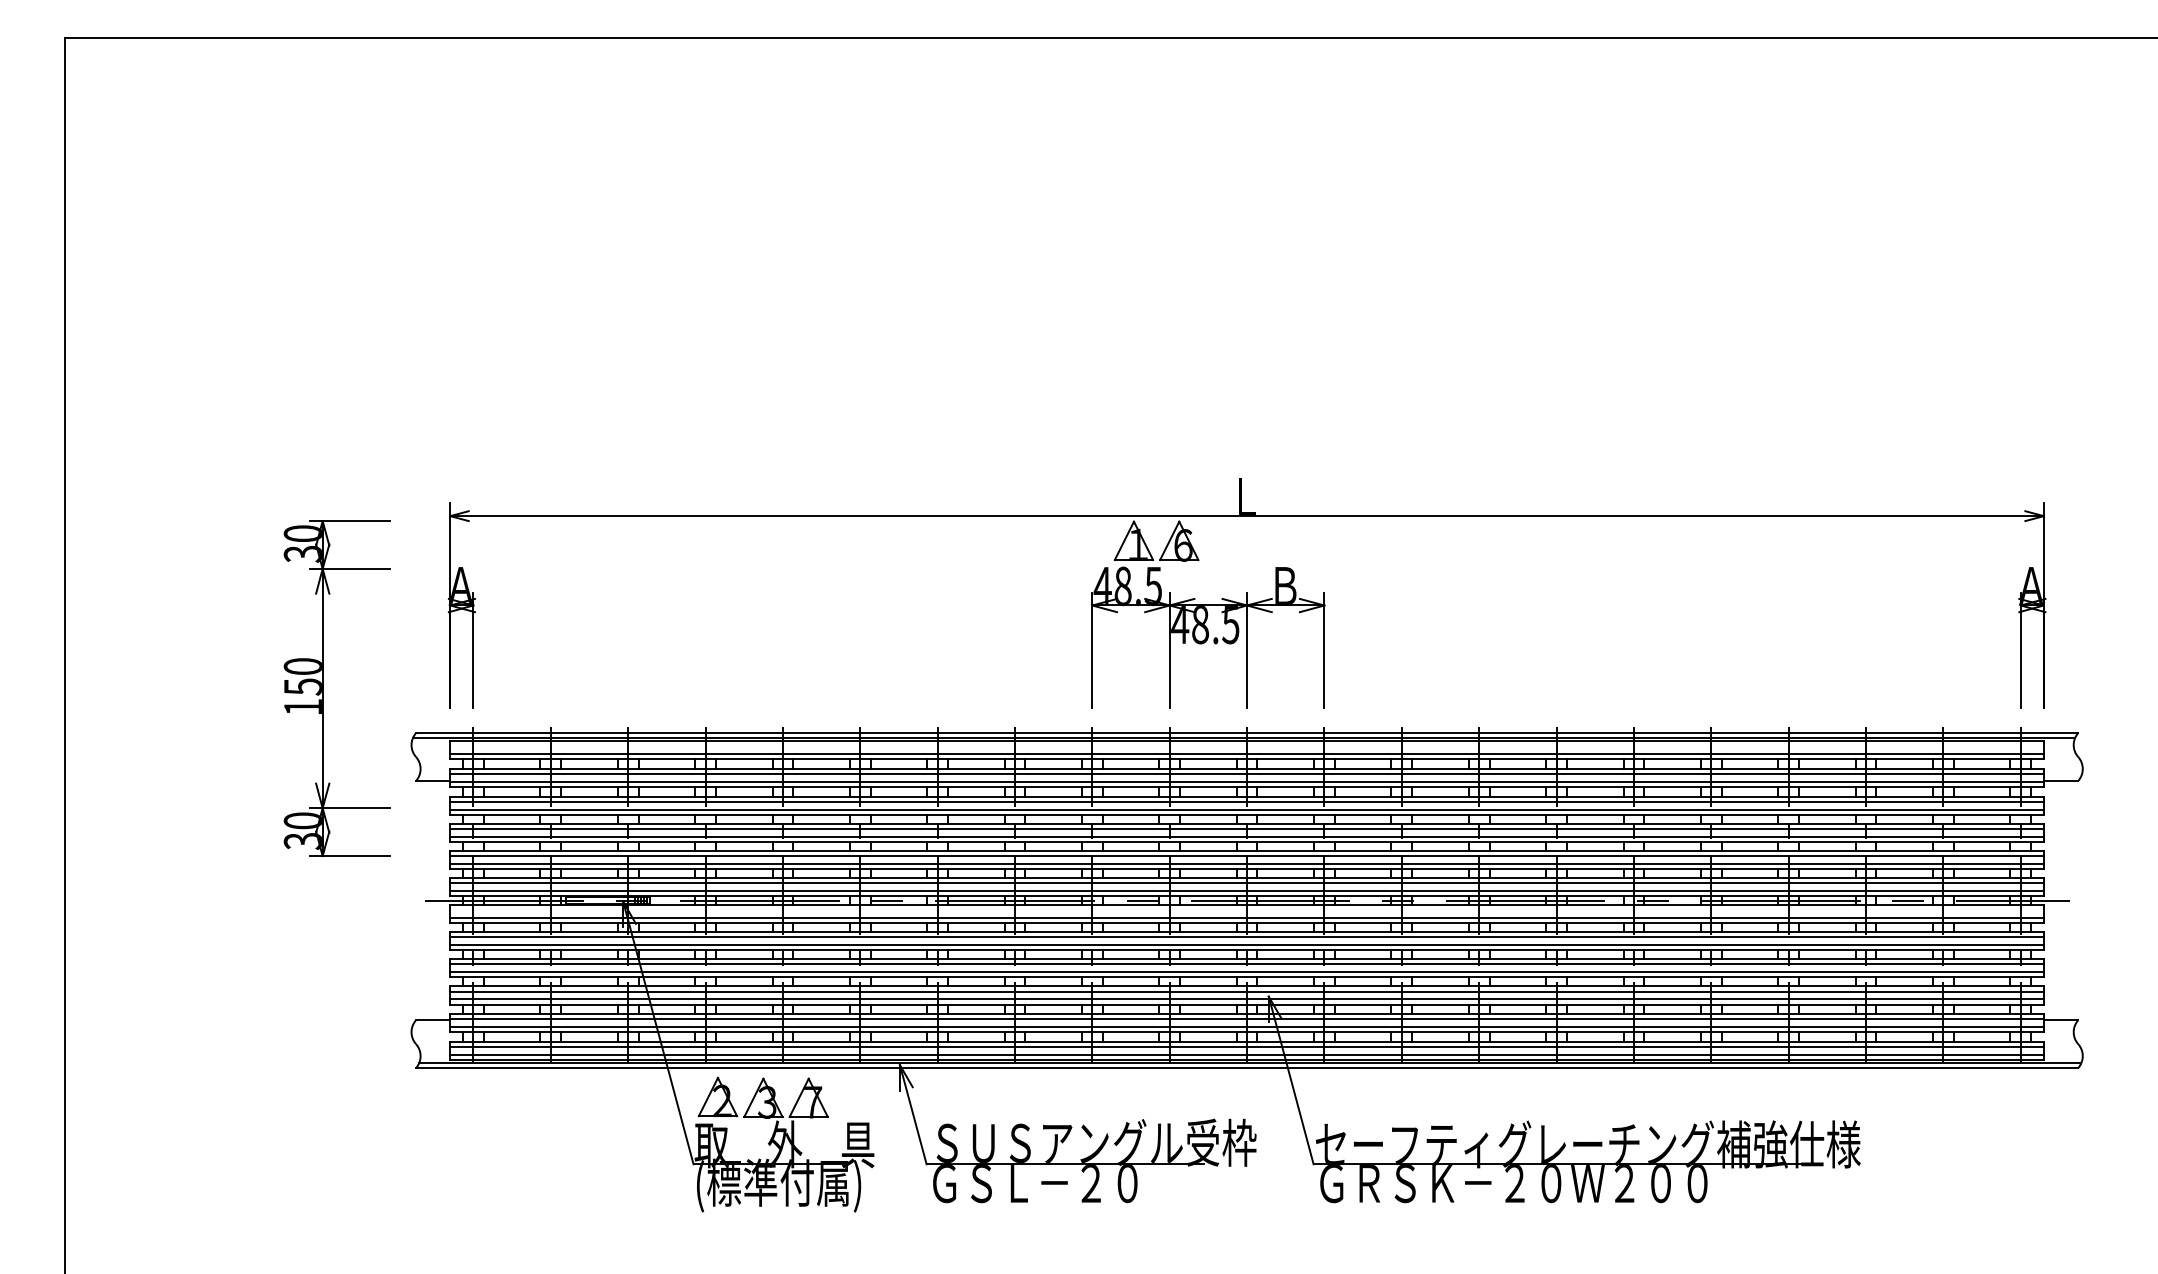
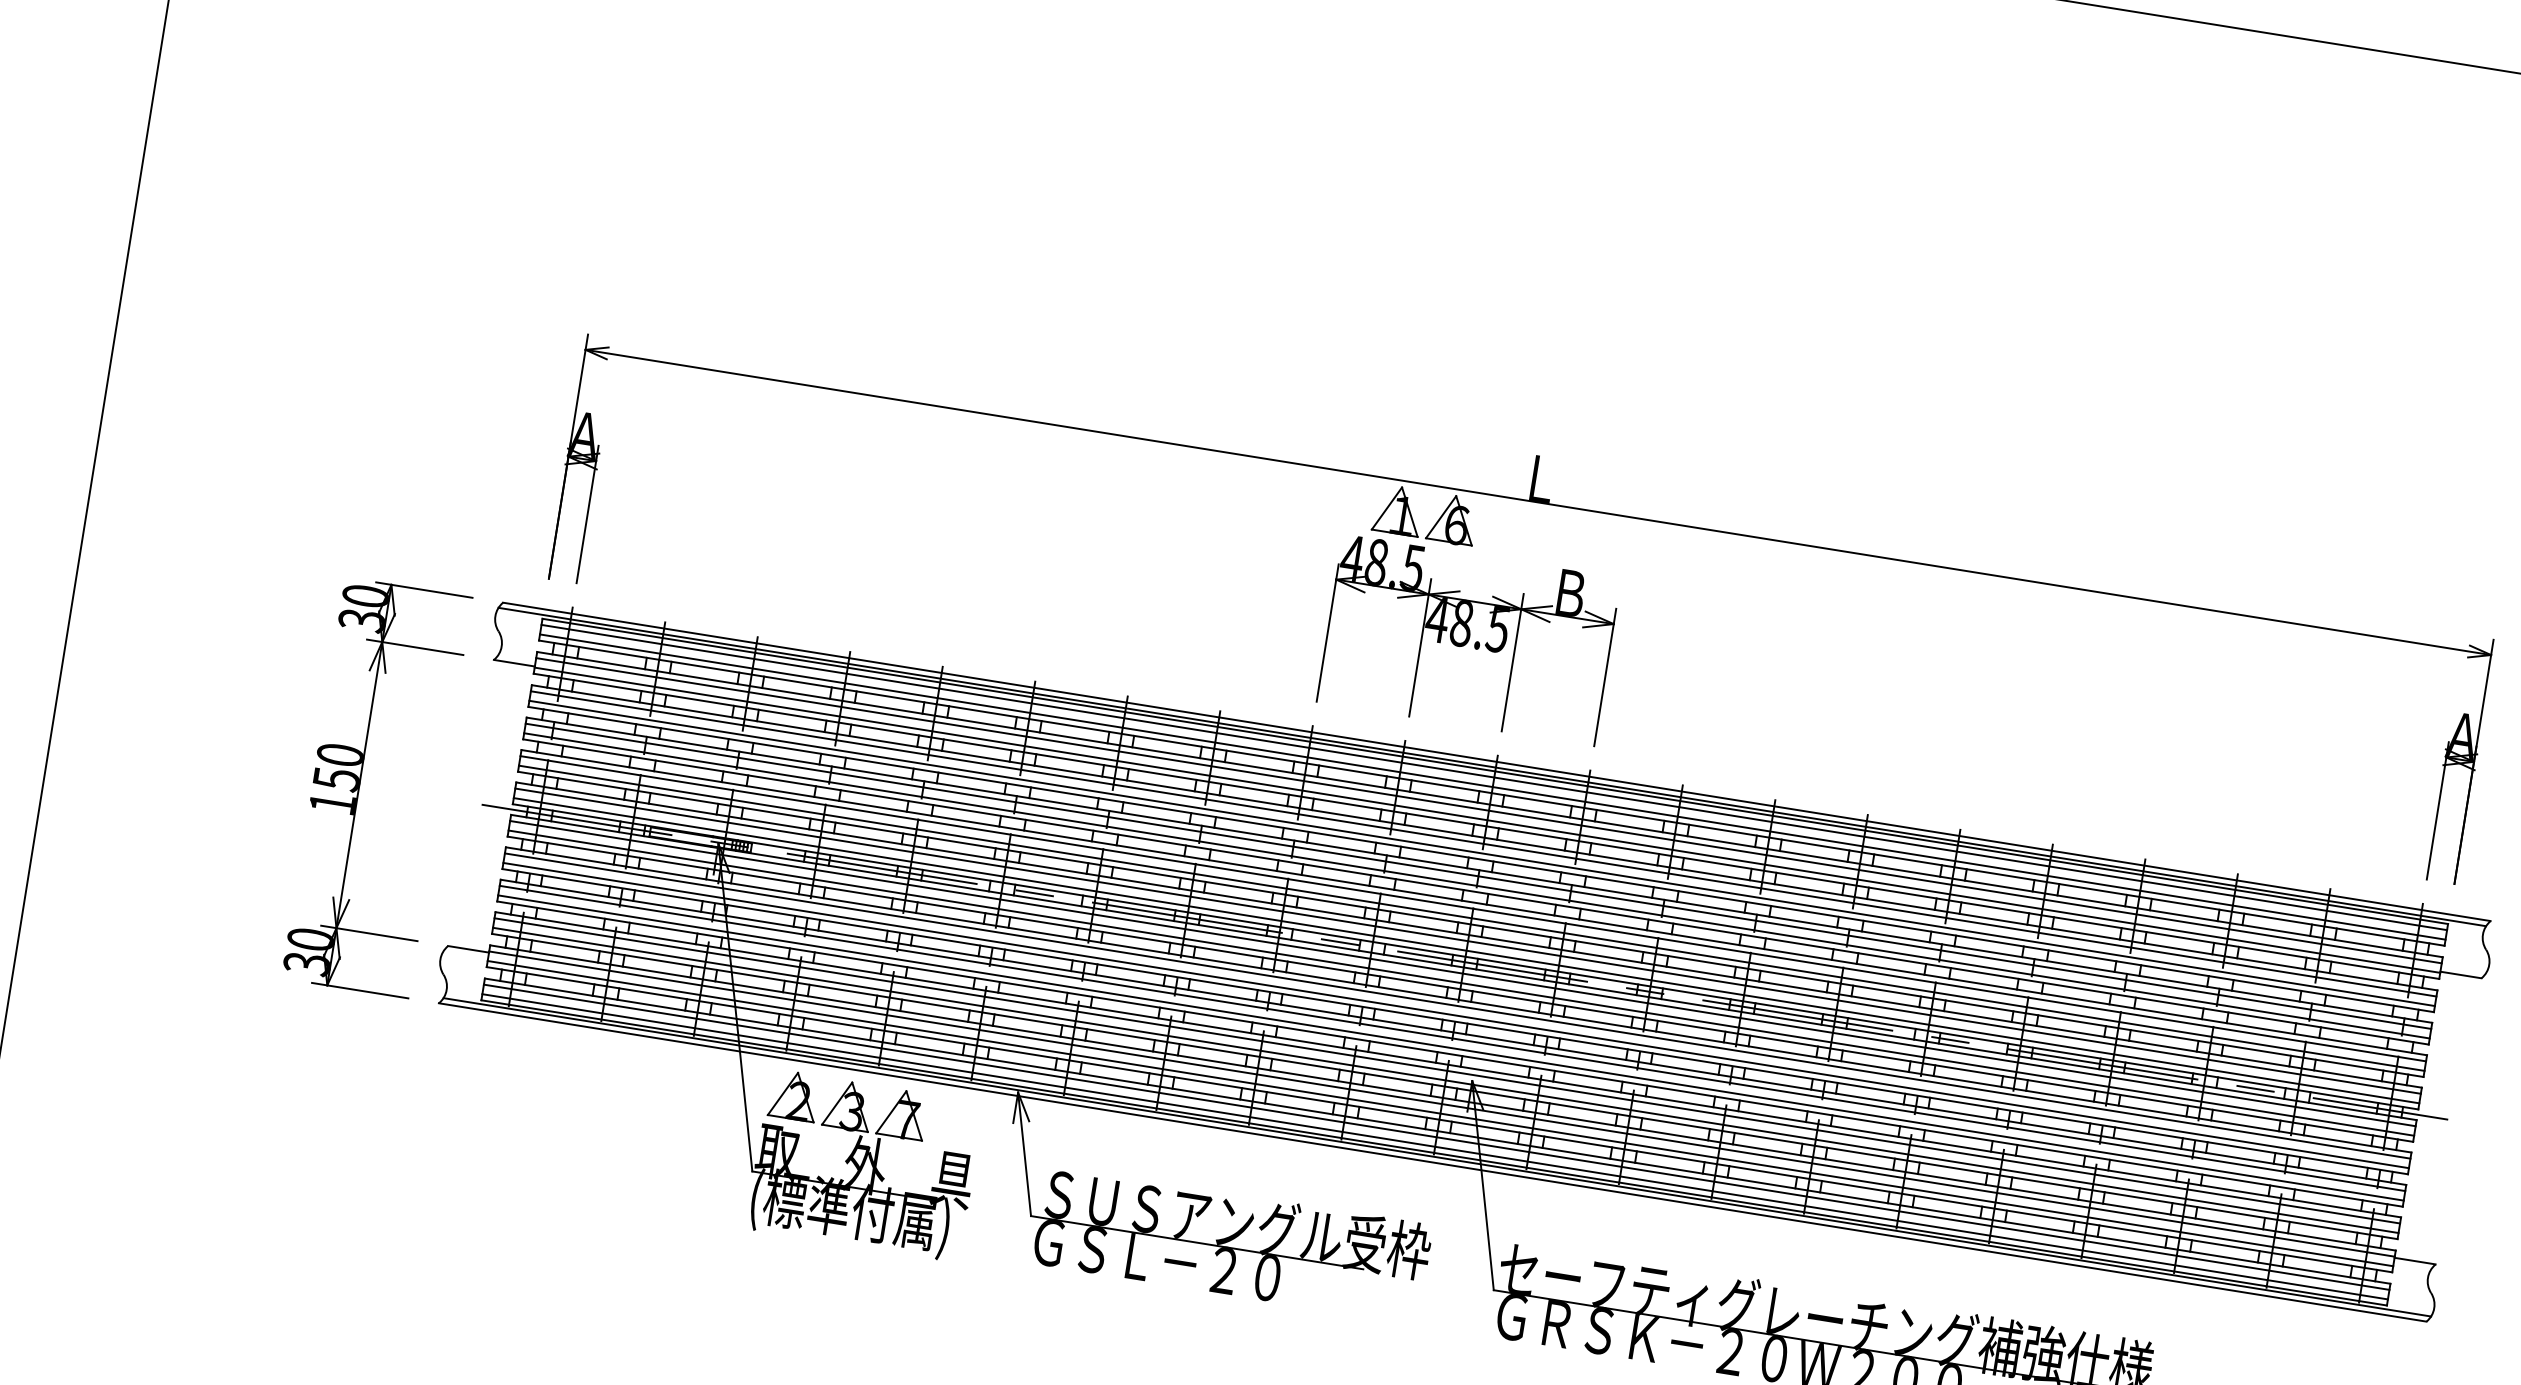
part: (323, 688) -> (360, 785), moved
line: (1246, 746) -> (1493, 777), added
line: (1246, 910) -> (1462, 973), added

